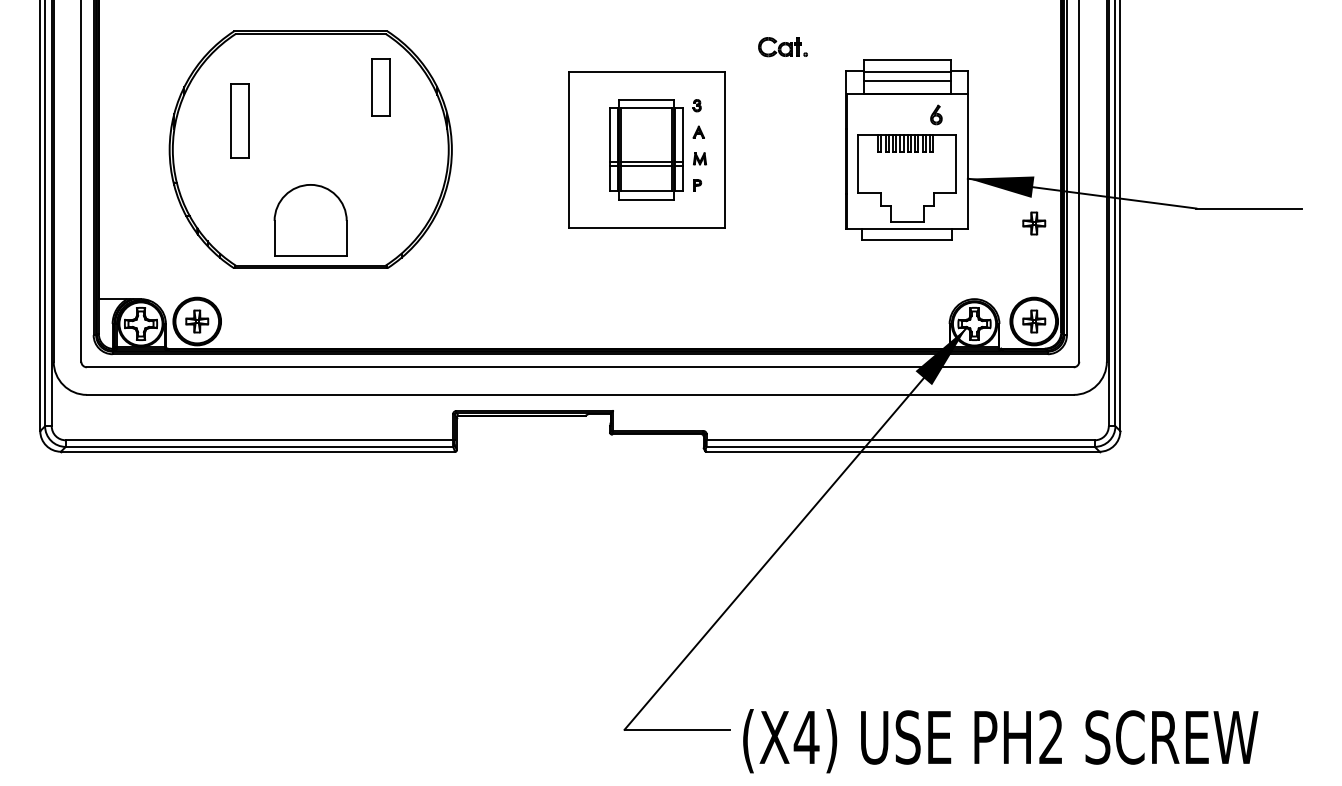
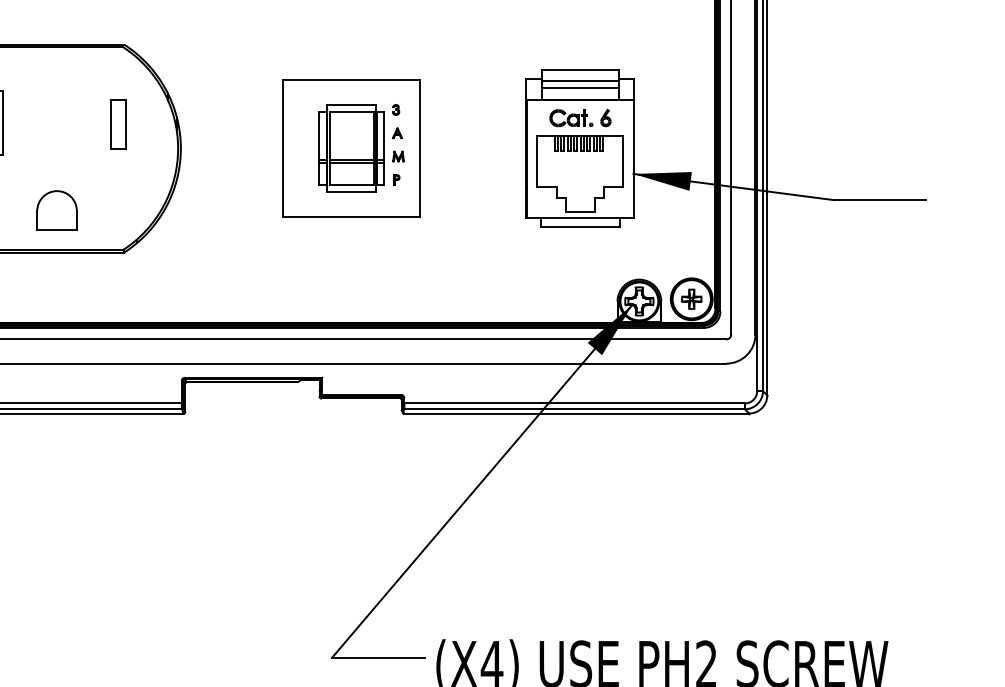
part: (782, 47) -> (570, 118), moved
part: (380, 87) -> (118, 124), moved
part: (310, 220) -> (56, 210), size x0.62
part: (1034, 223) -> (691, 213), removed

